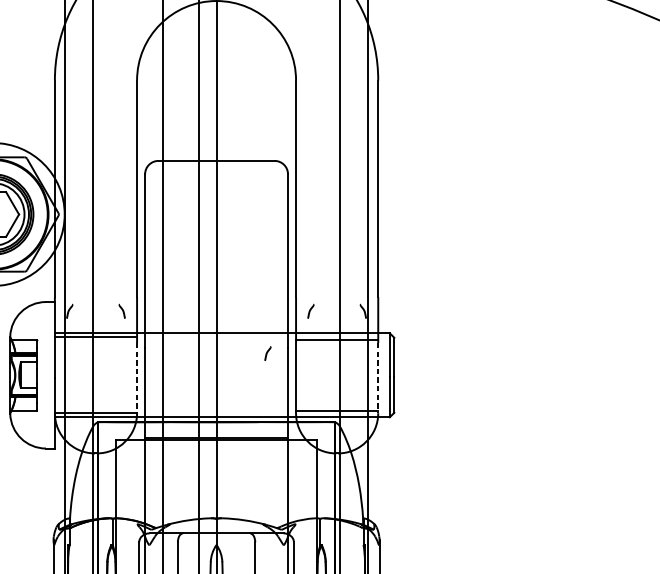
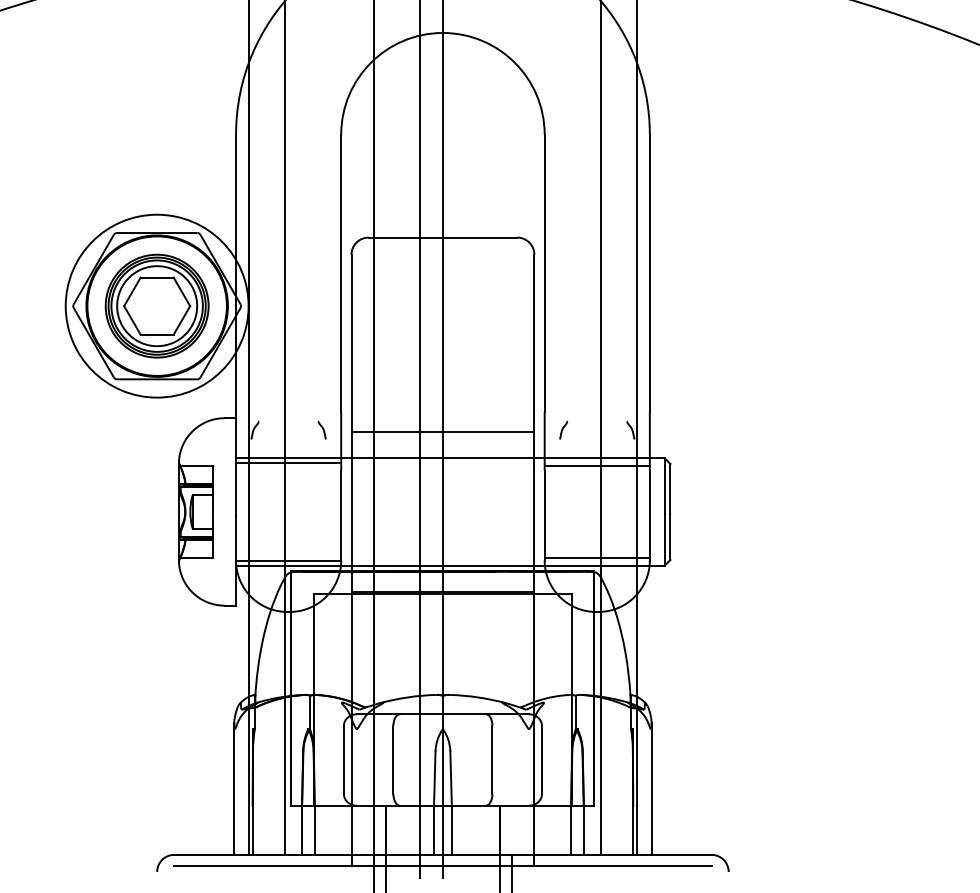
line: (216, 312) -> (442, 431), added
curve: (267, 353) -> (508, 483), removed
line: (137, 378) -> (341, 515), dashed -> solid
line: (377, 378) -> (649, 515), dashed -> solid

